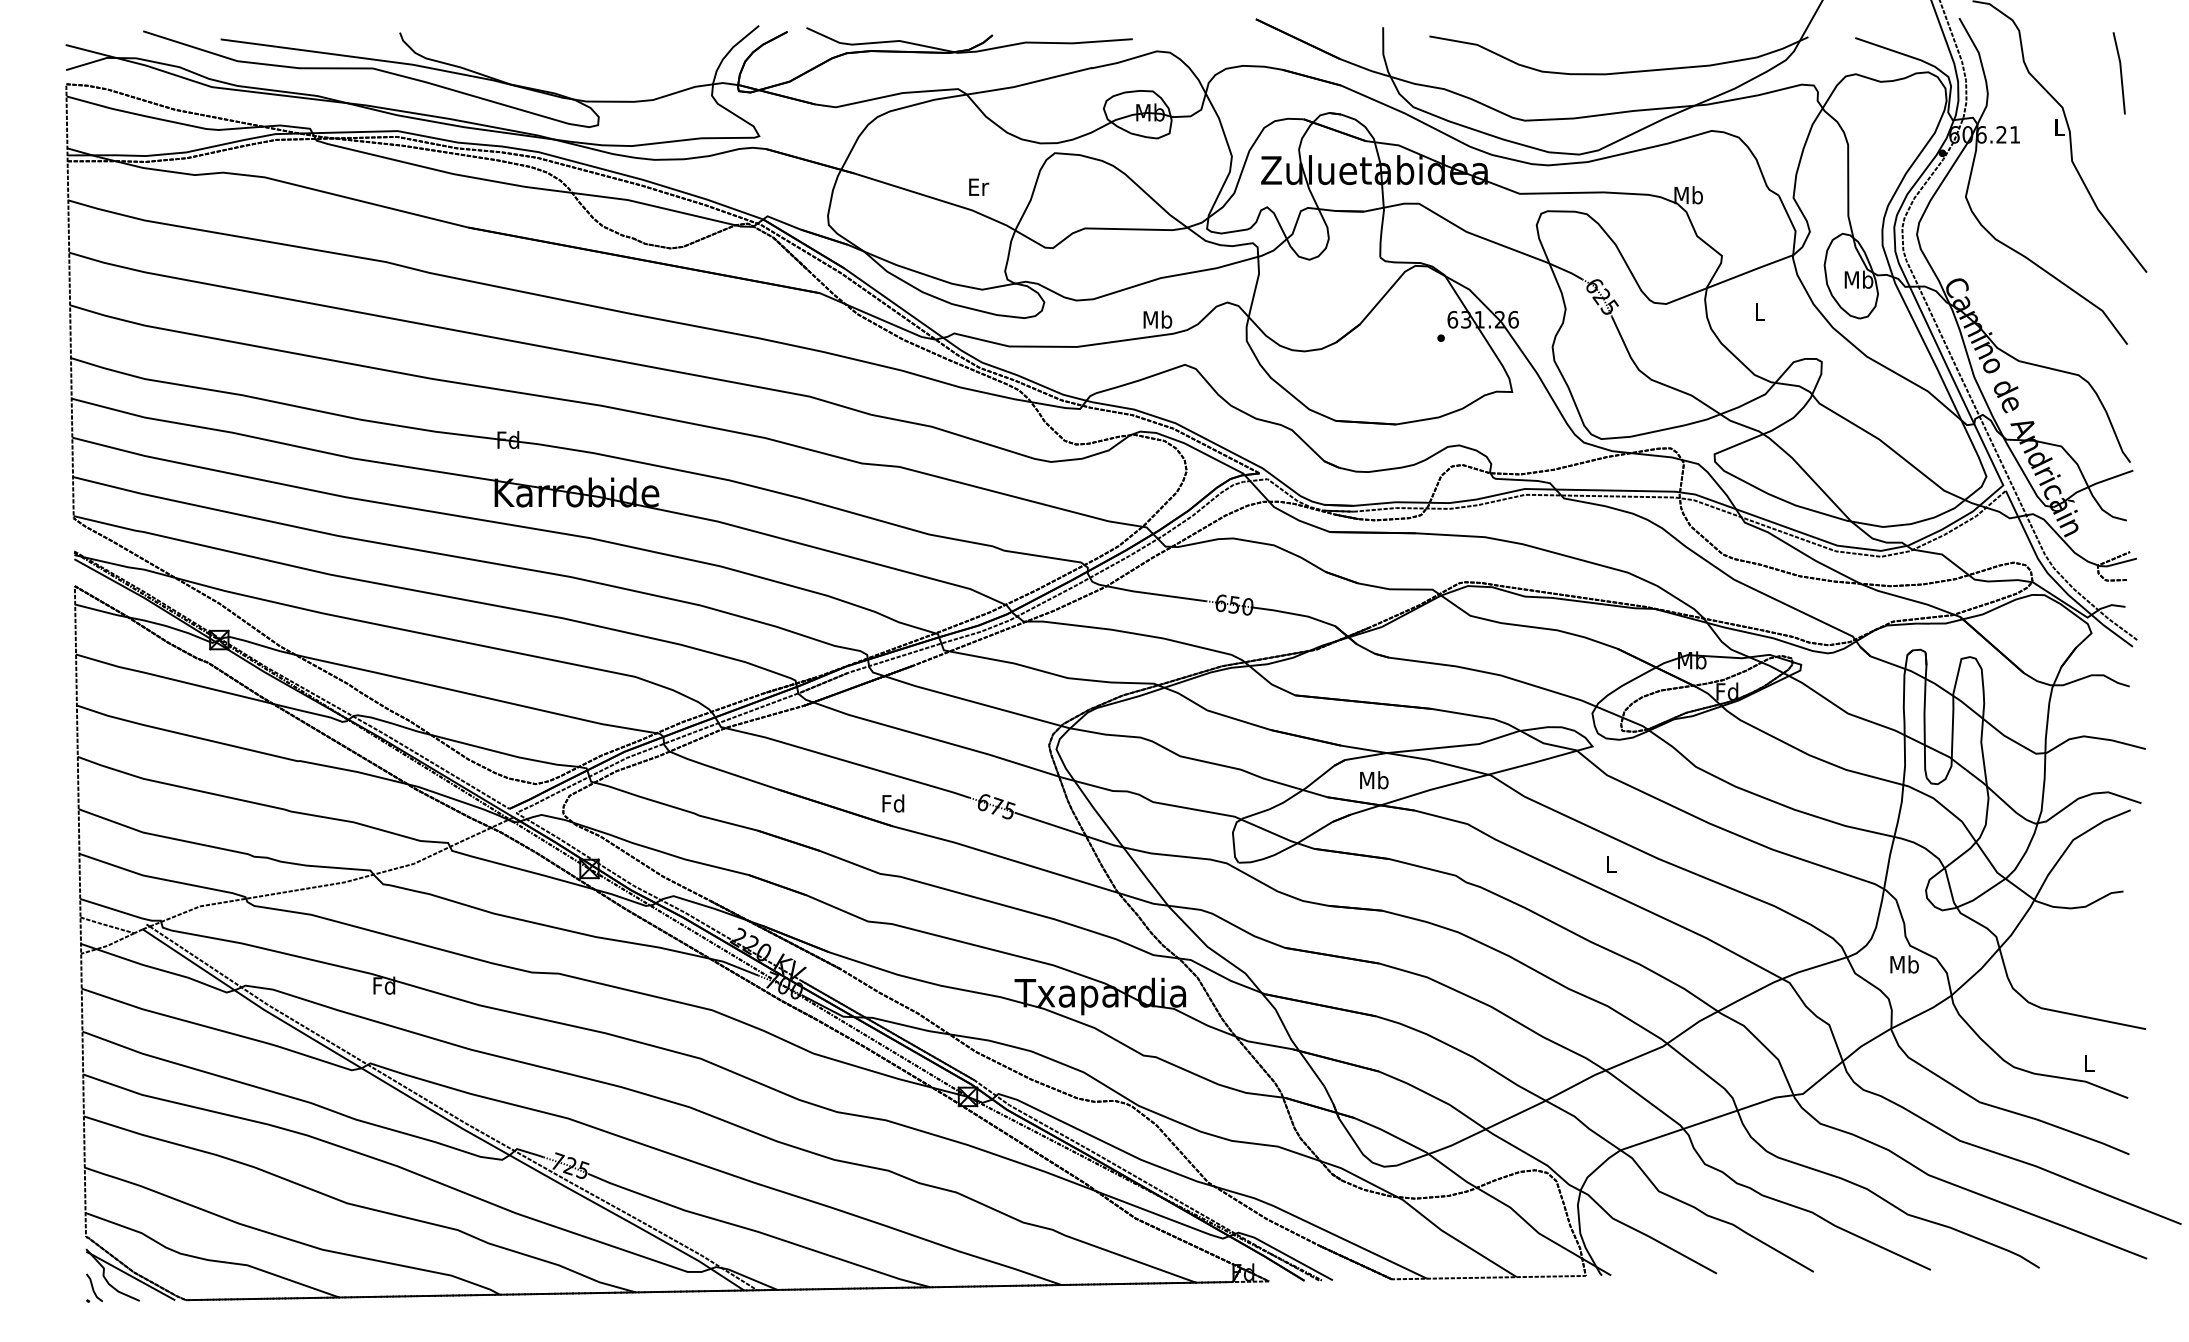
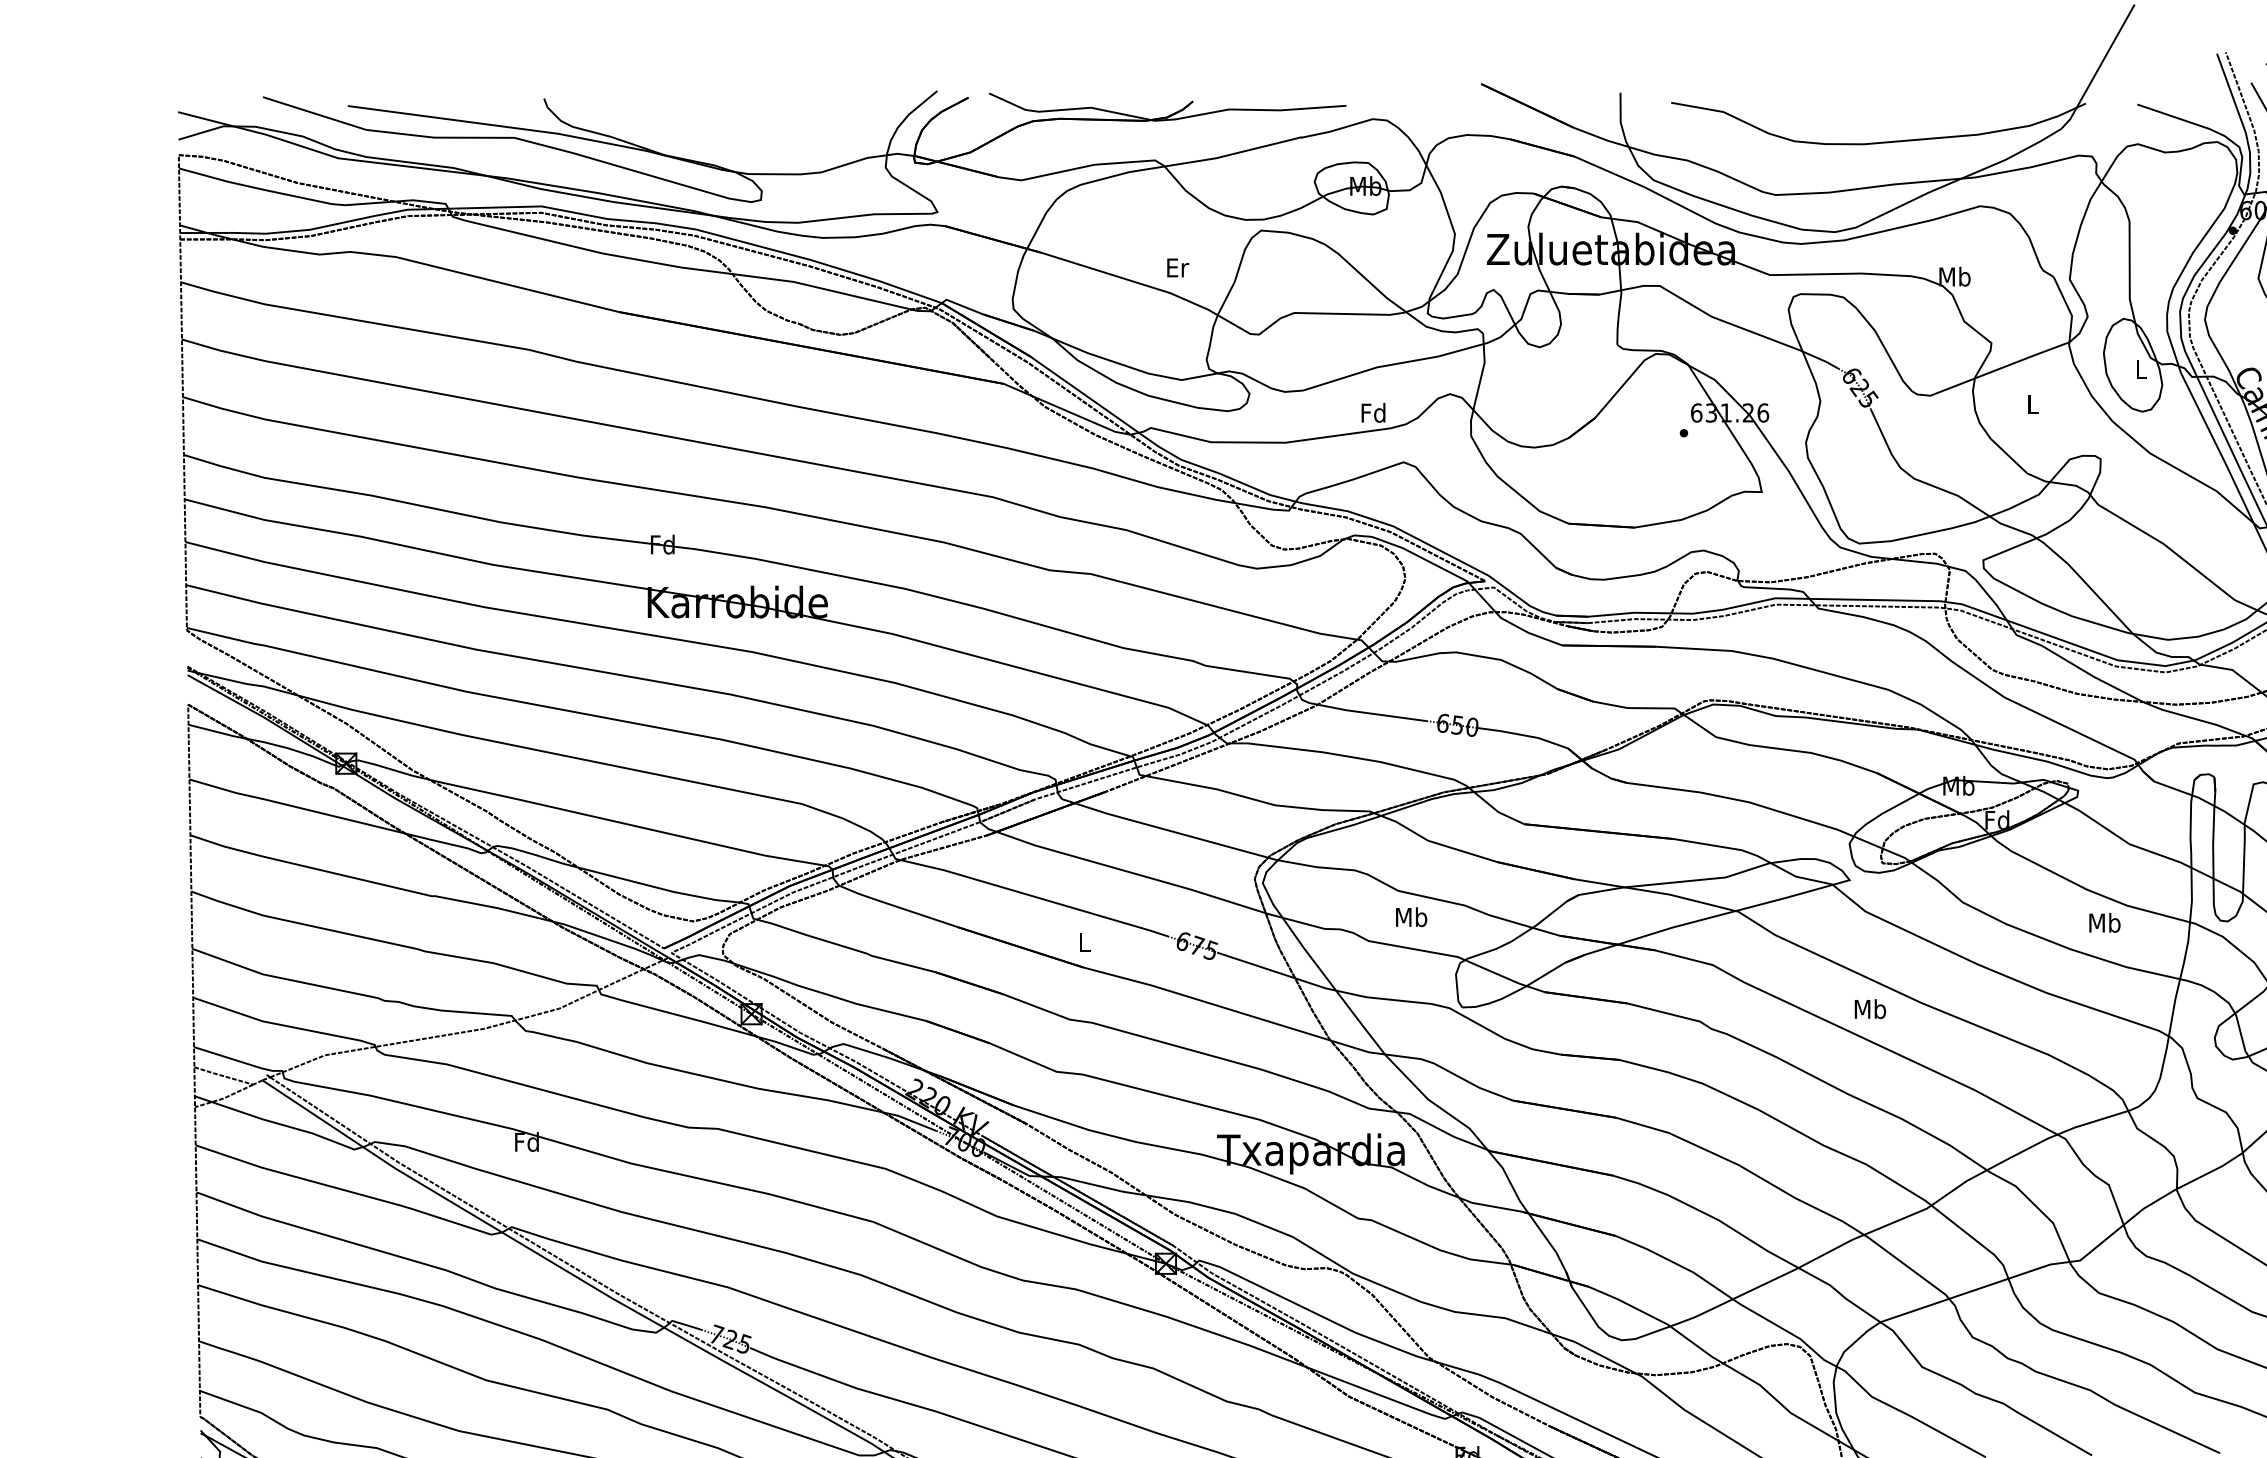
text: (1858, 279) -> (2140, 368), Mb -> L
text: (1157, 319) -> (1373, 412), Mb -> Fd
text: (1374, 780) -> (1411, 917), moved
text: (893, 803) -> (1084, 942), Fd -> L
text: (1611, 864) -> (1870, 1009), L -> Mb
text: (1904, 964) -> (2104, 922), moved

